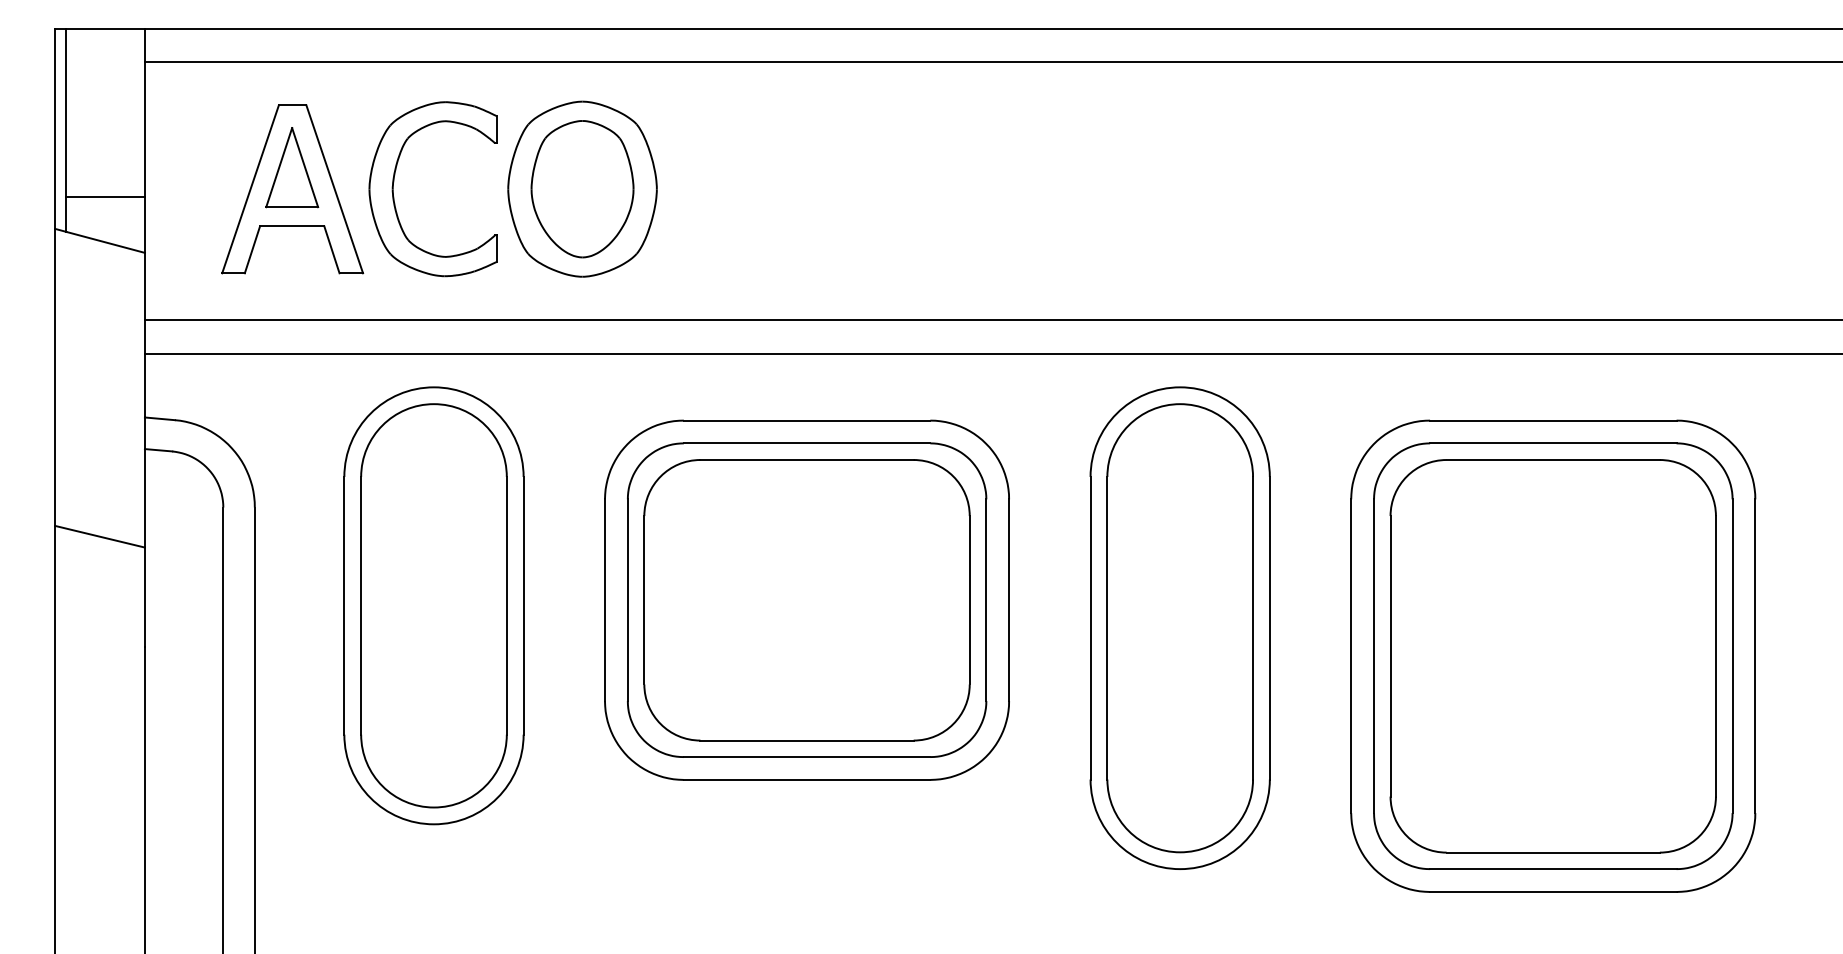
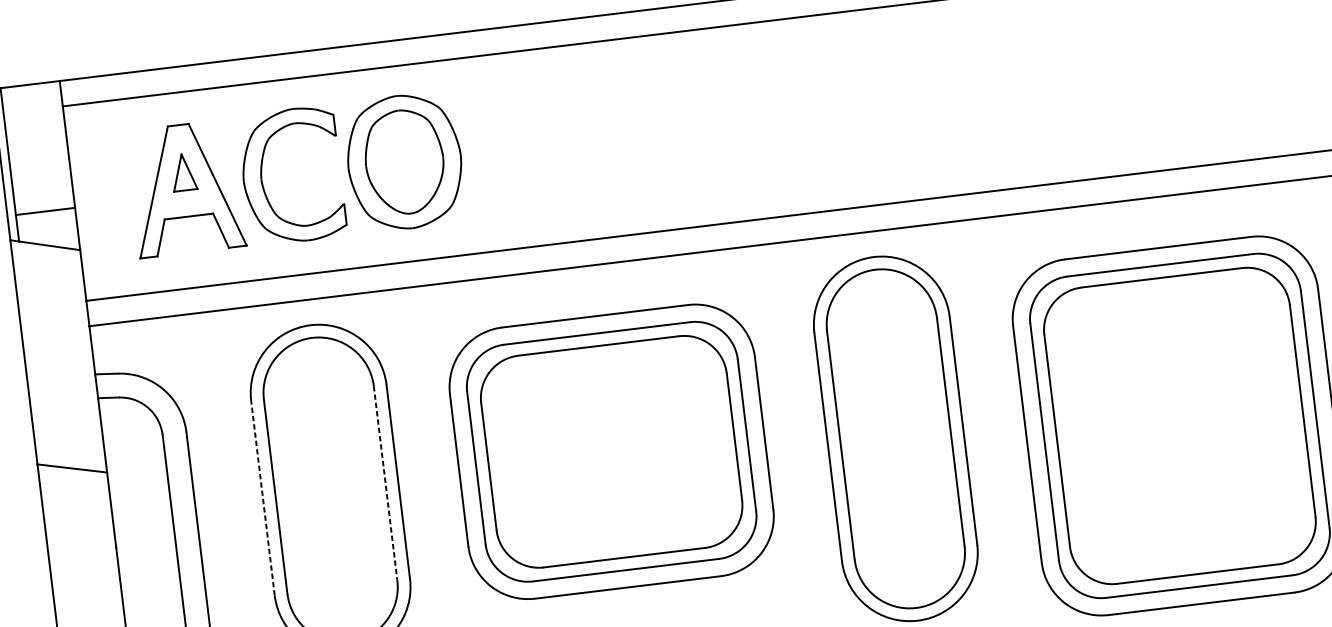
part: (292, 167) -> (183, 172), size x0.6
line: (344, 605) -> (263, 498), solid -> dashed
line: (506, 605) -> (385, 483), solid -> dashed

